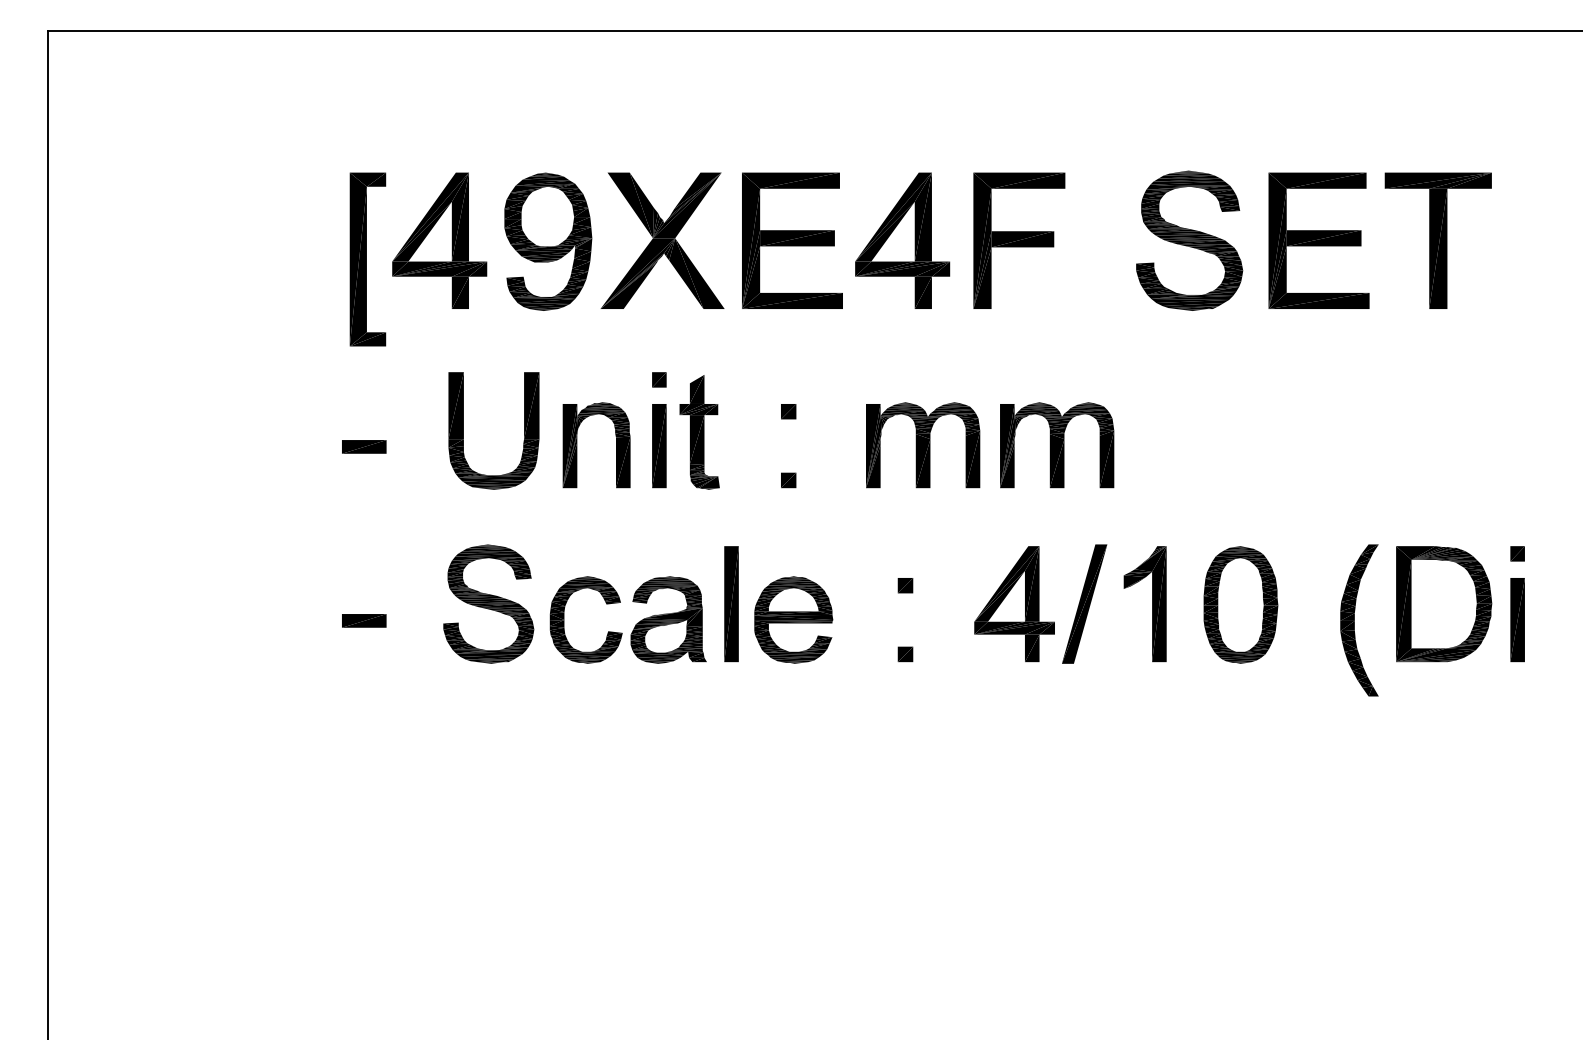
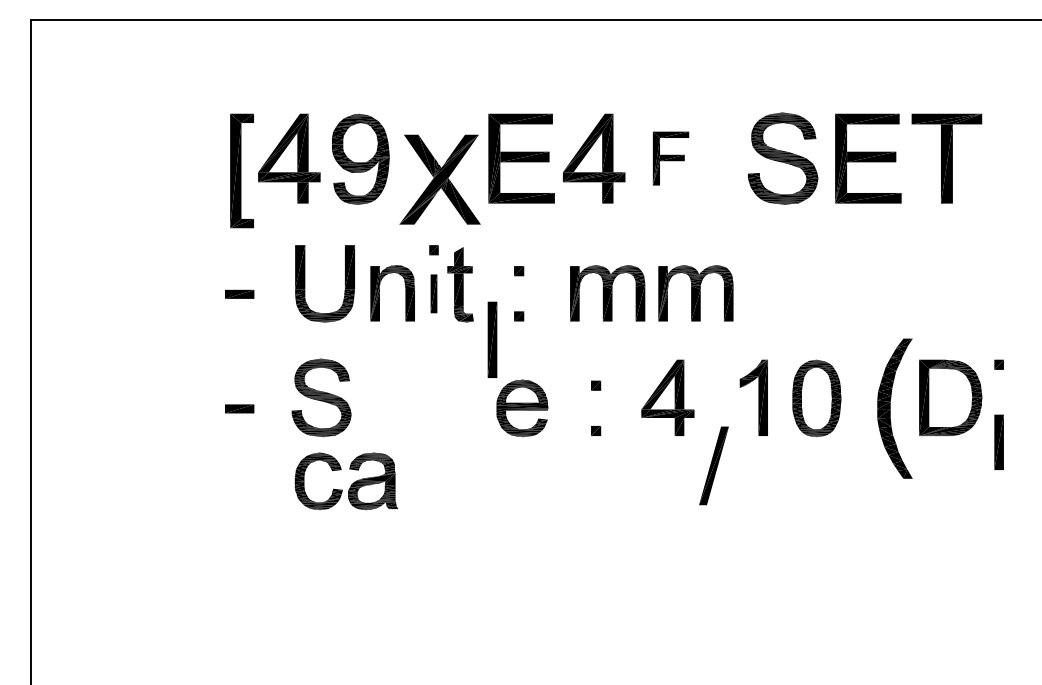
part: (661, 240) -> (439, 179), moved
part: (1018, 240) -> (670, 158), size x0.6
part: (658, 445) -> (433, 293), size x0.7
part: (731, 603) -> (492, 339), moved
part: (1083, 603) -> (713, 465), moved
part: (1516, 618) -> (998, 441), moved
part: (1358, 620) -> (894, 408), size x1.4
part: (634, 626) -> (350, 485), moved

